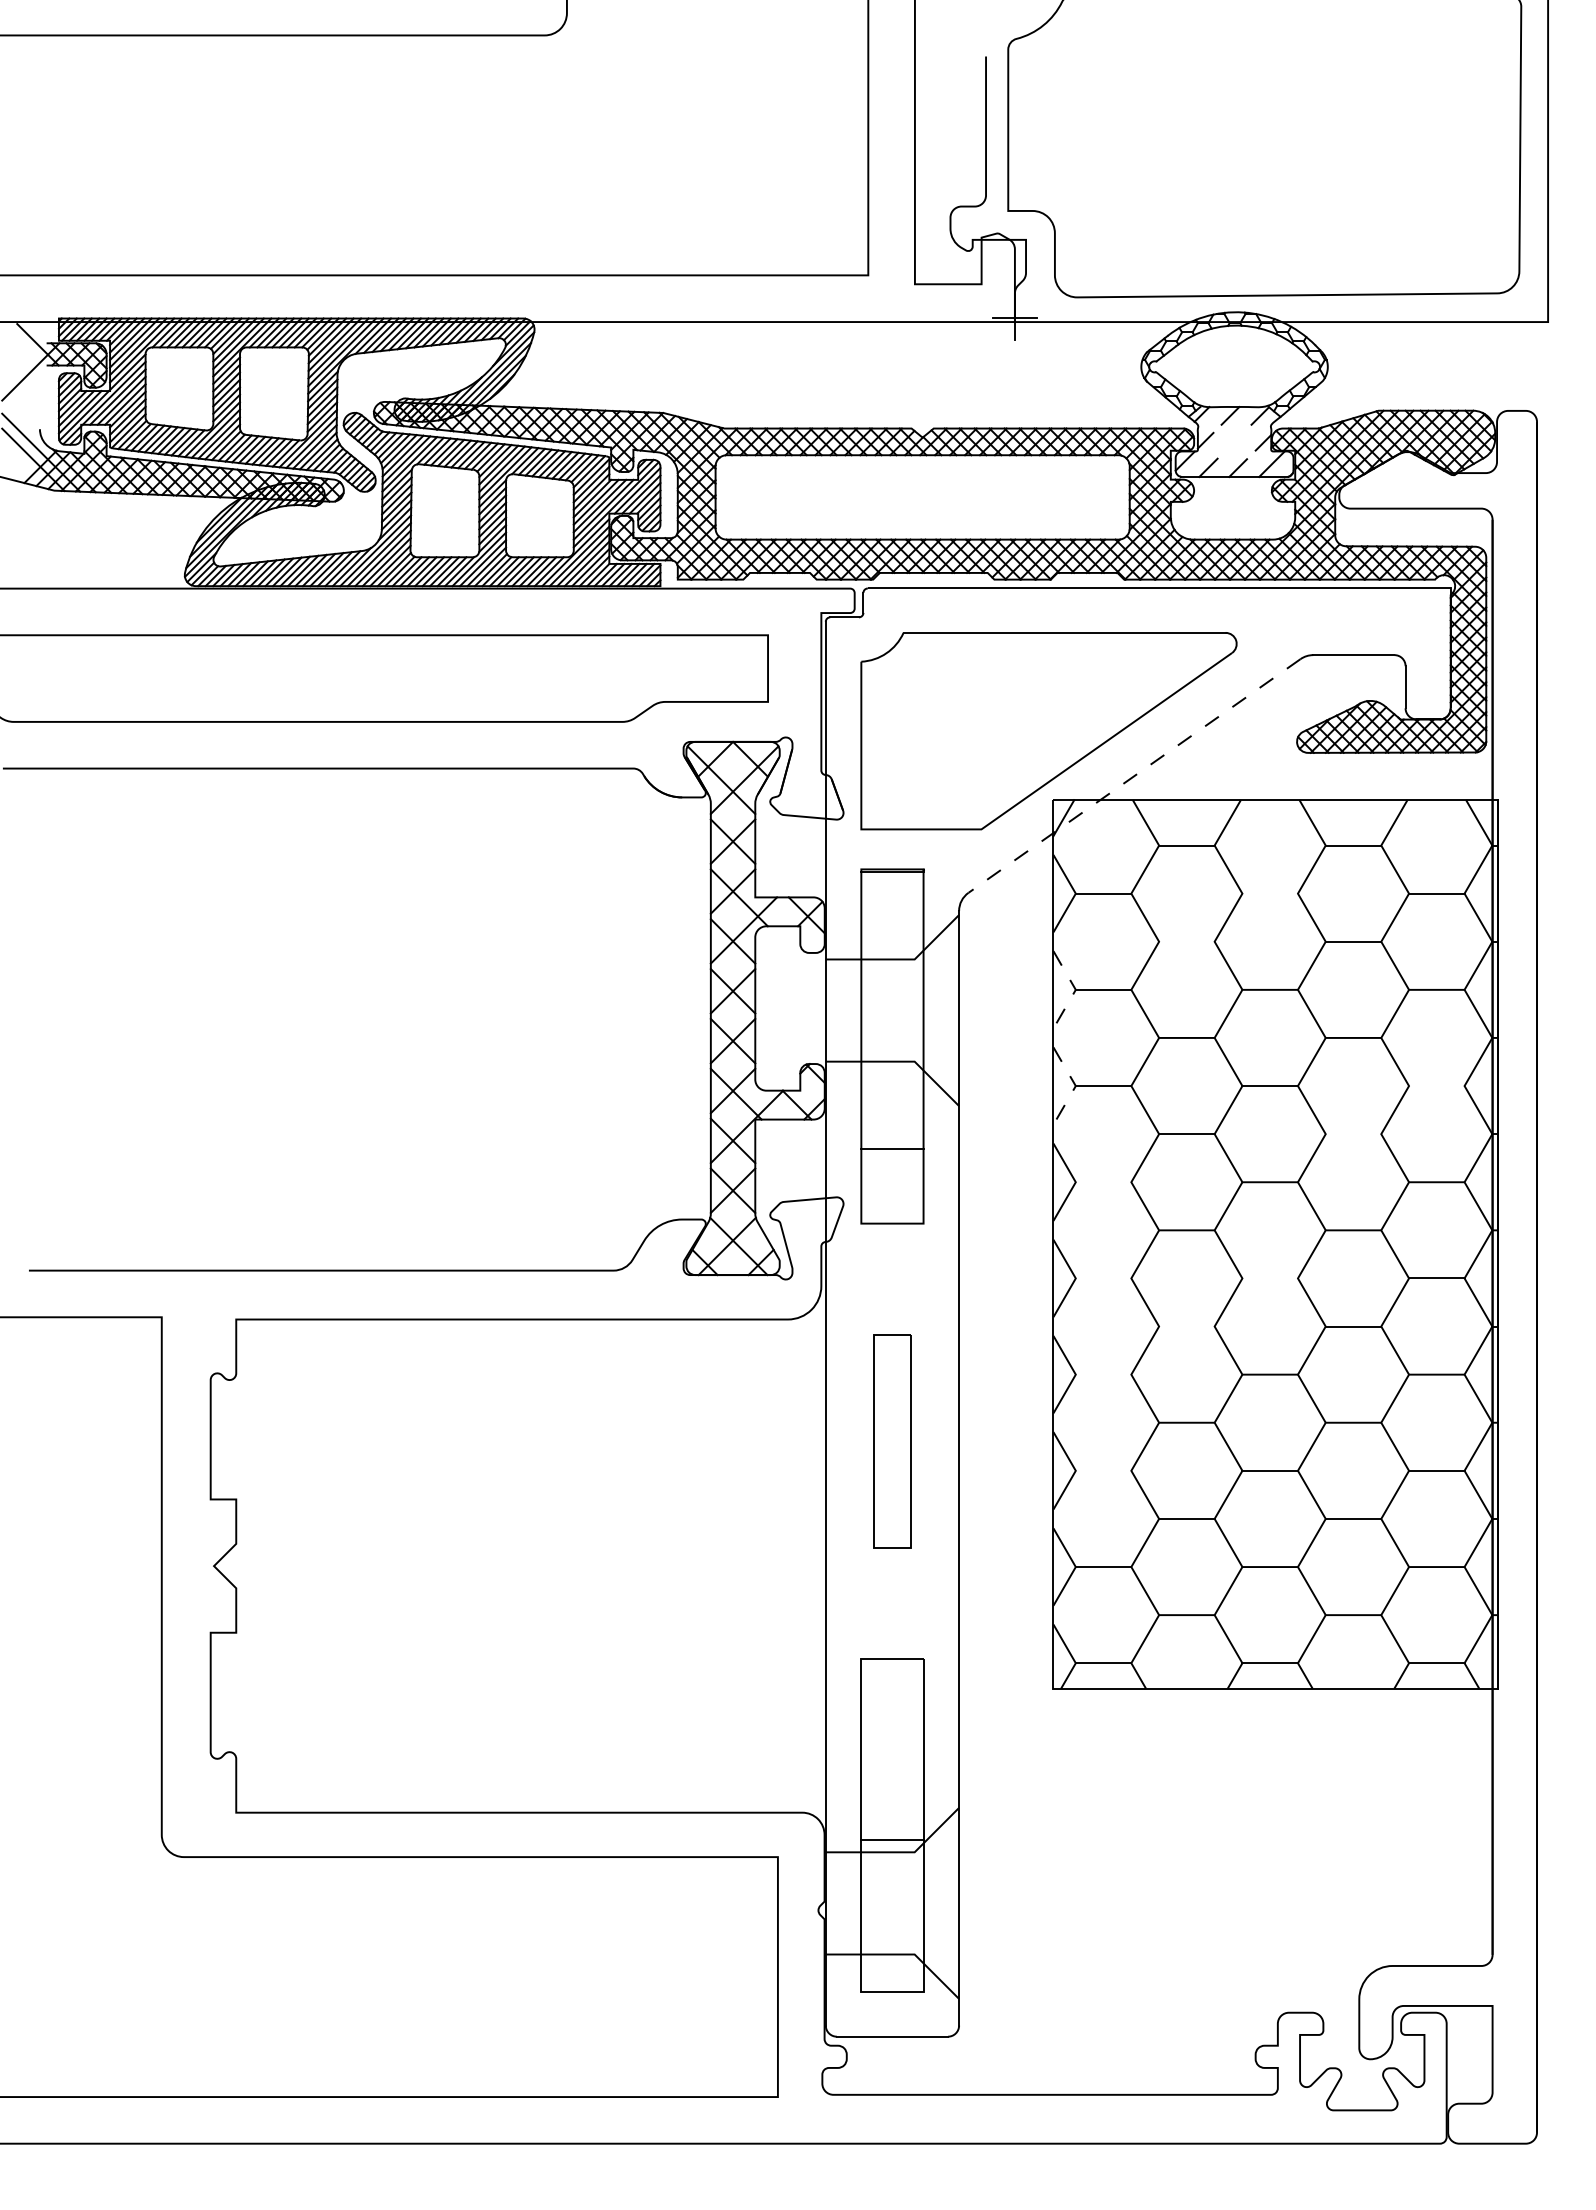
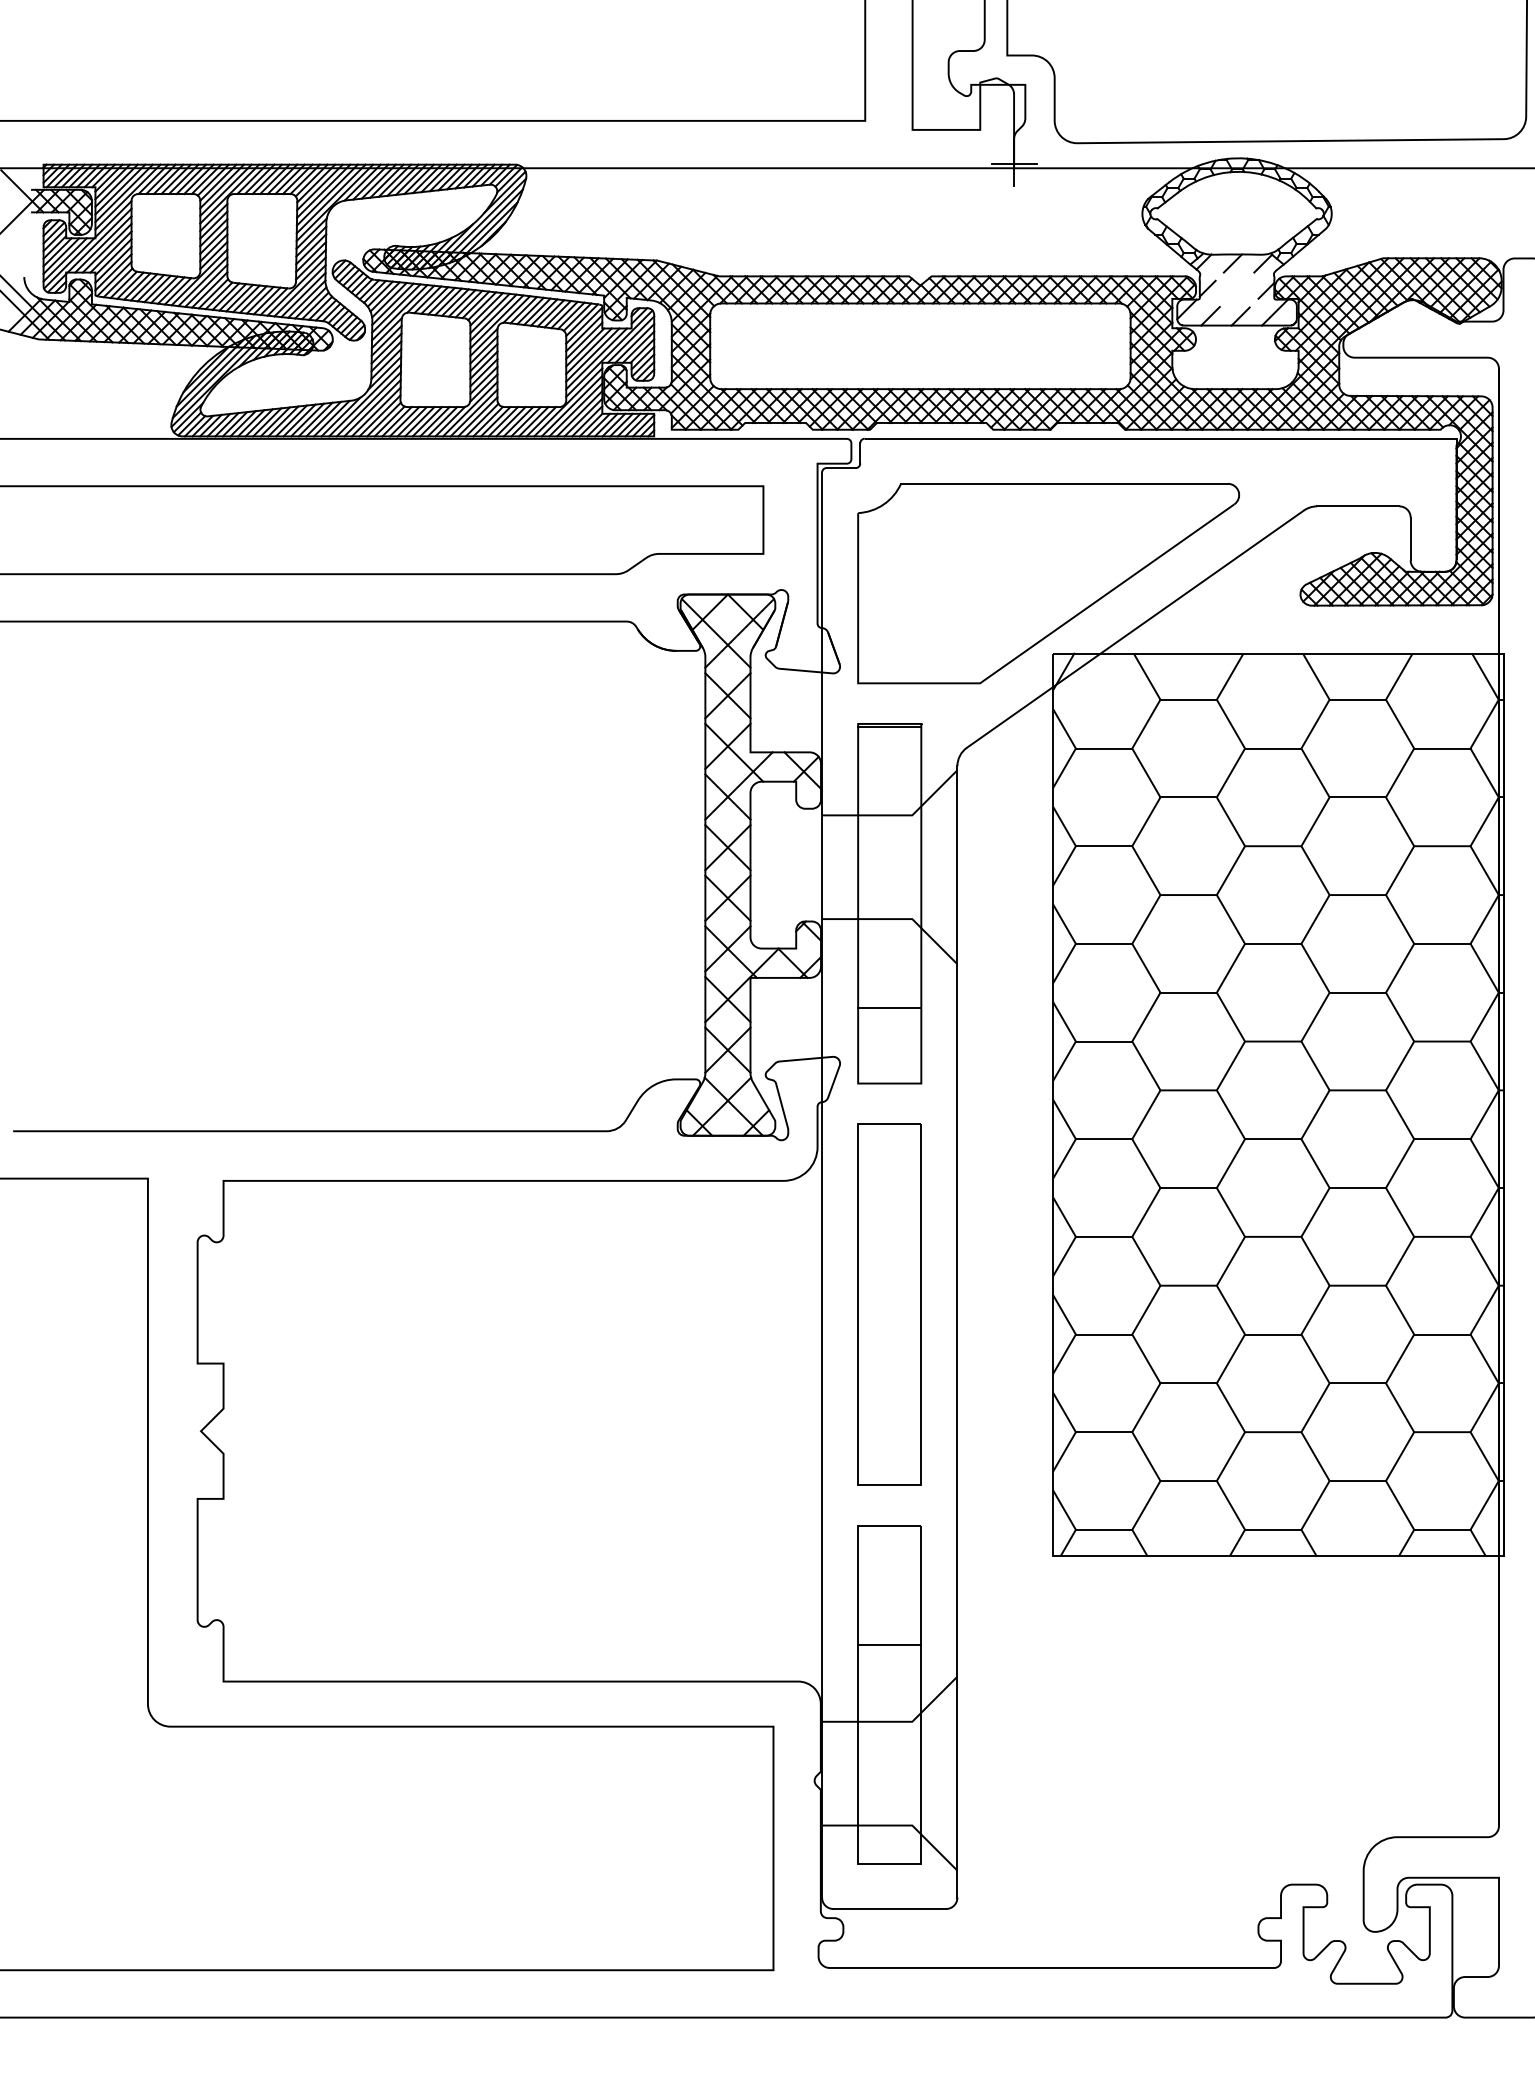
line: (1134, 775) -> (1135, 628), dashed -> solid
line: (1269, 893) -> (1272, 748), added
line: (1186, 941) -> (1188, 797), added
line: (1075, 989) -> (1075, 845), dashed -> solid
line: (1075, 1086) -> (1075, 944), dashed -> solid
line: (1436, 1086) -> (1442, 944), added
line: (1353, 1134) -> (1357, 993), added
line: (1103, 1182) -> (1103, 1041), added
line: (1103, 1278) -> (1103, 1139), added
line: (1269, 1278) -> (1272, 1139), added
line: (1186, 1326) -> (1188, 1187), added
line: (1103, 1374) -> (1103, 1236), added
part: (892, 1441) -> (889, 1304), size x1.67
line: (1103, 1470) -> (1103, 1334), added
line: (892, 1840) -> (889, 1644), moved

